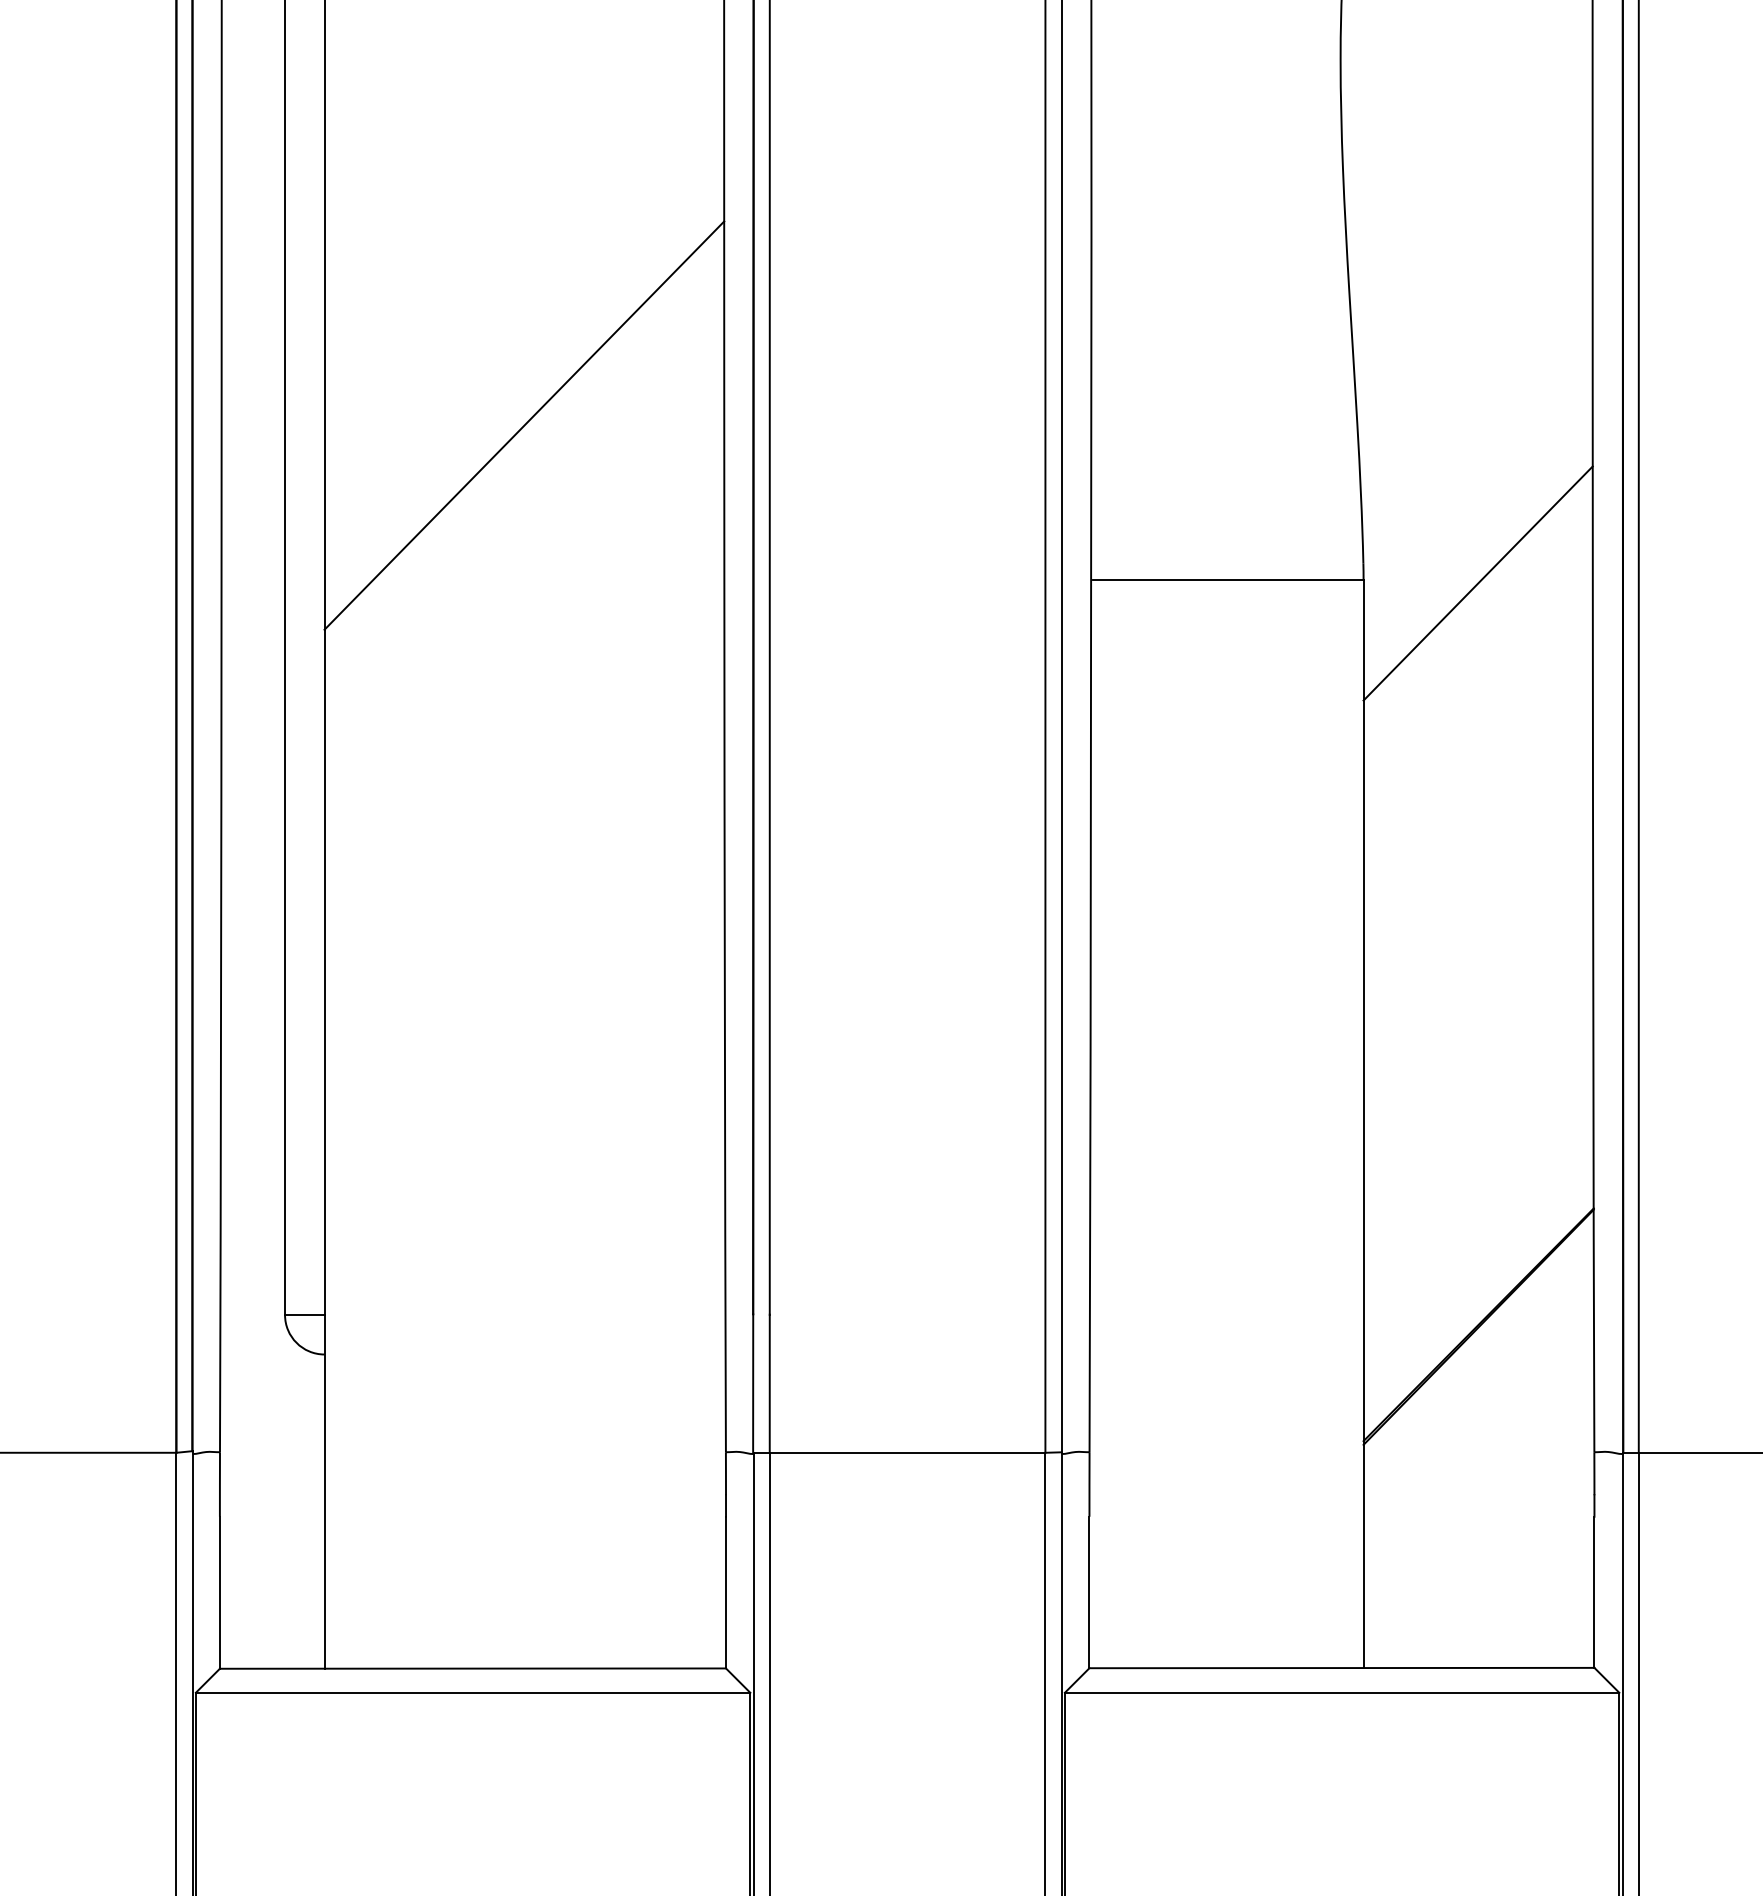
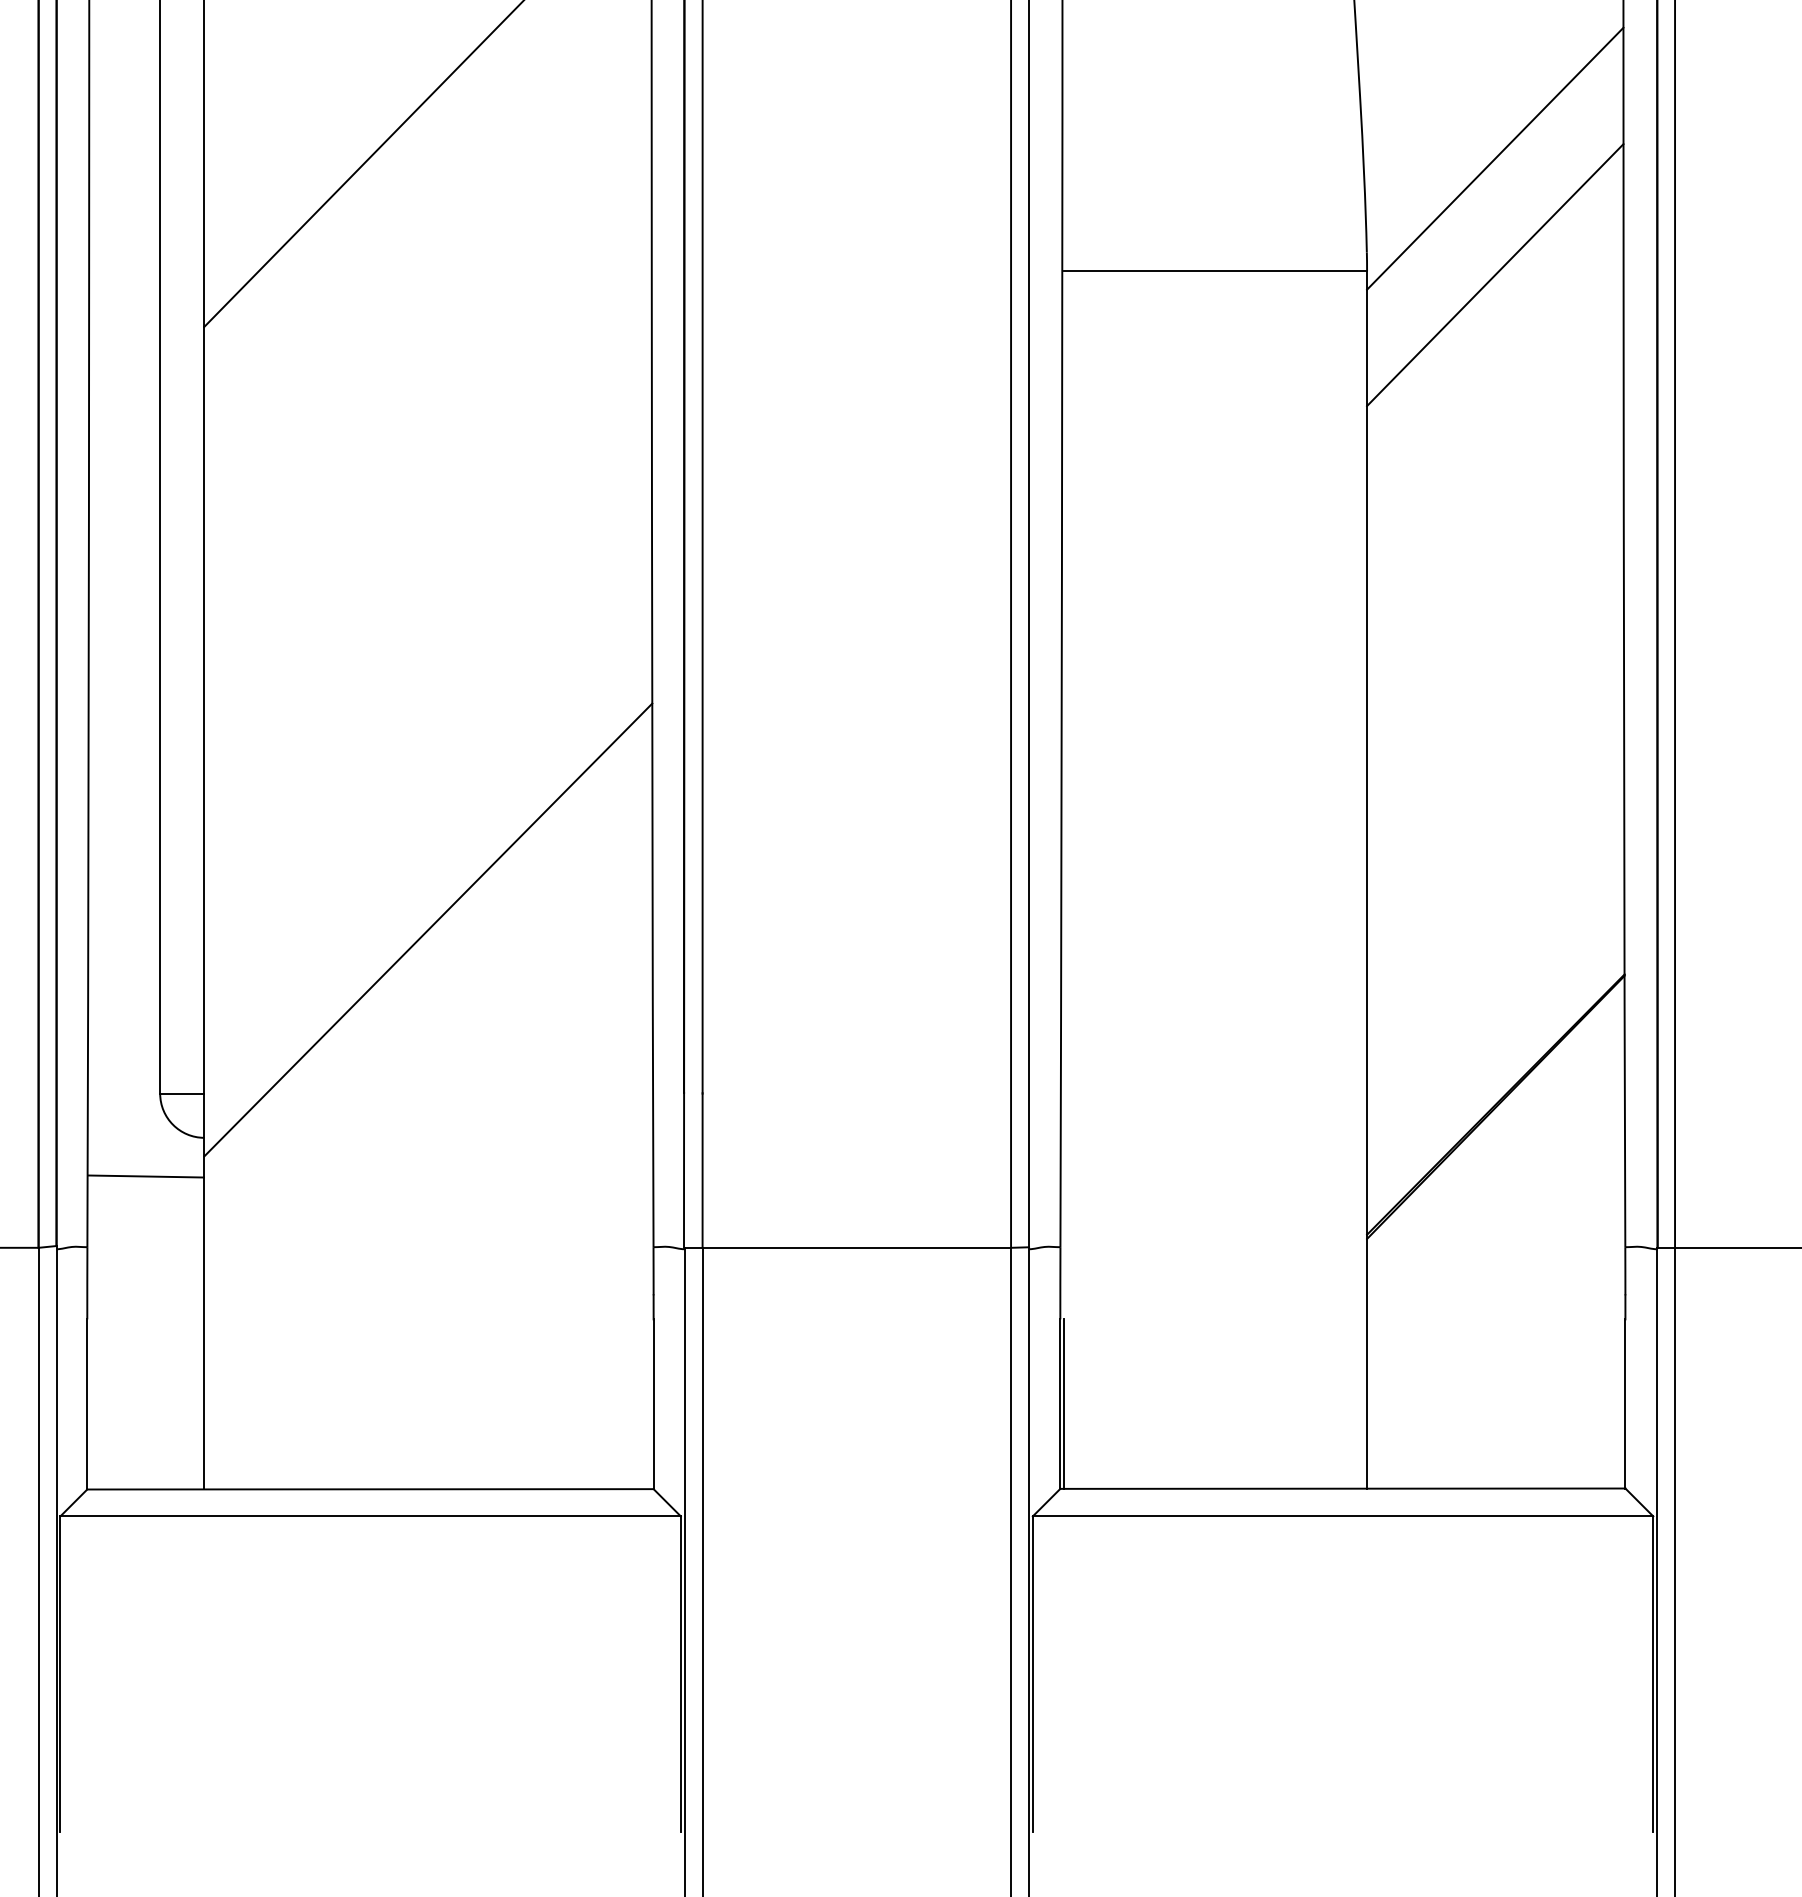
line: (1477, 479) -> (1494, 158), added
line: (524, 1168) -> (428, 929), added
line: (272, 1388) -> (146, 1175), added
line: (1092, 1592) -> (1063, 1404), added

